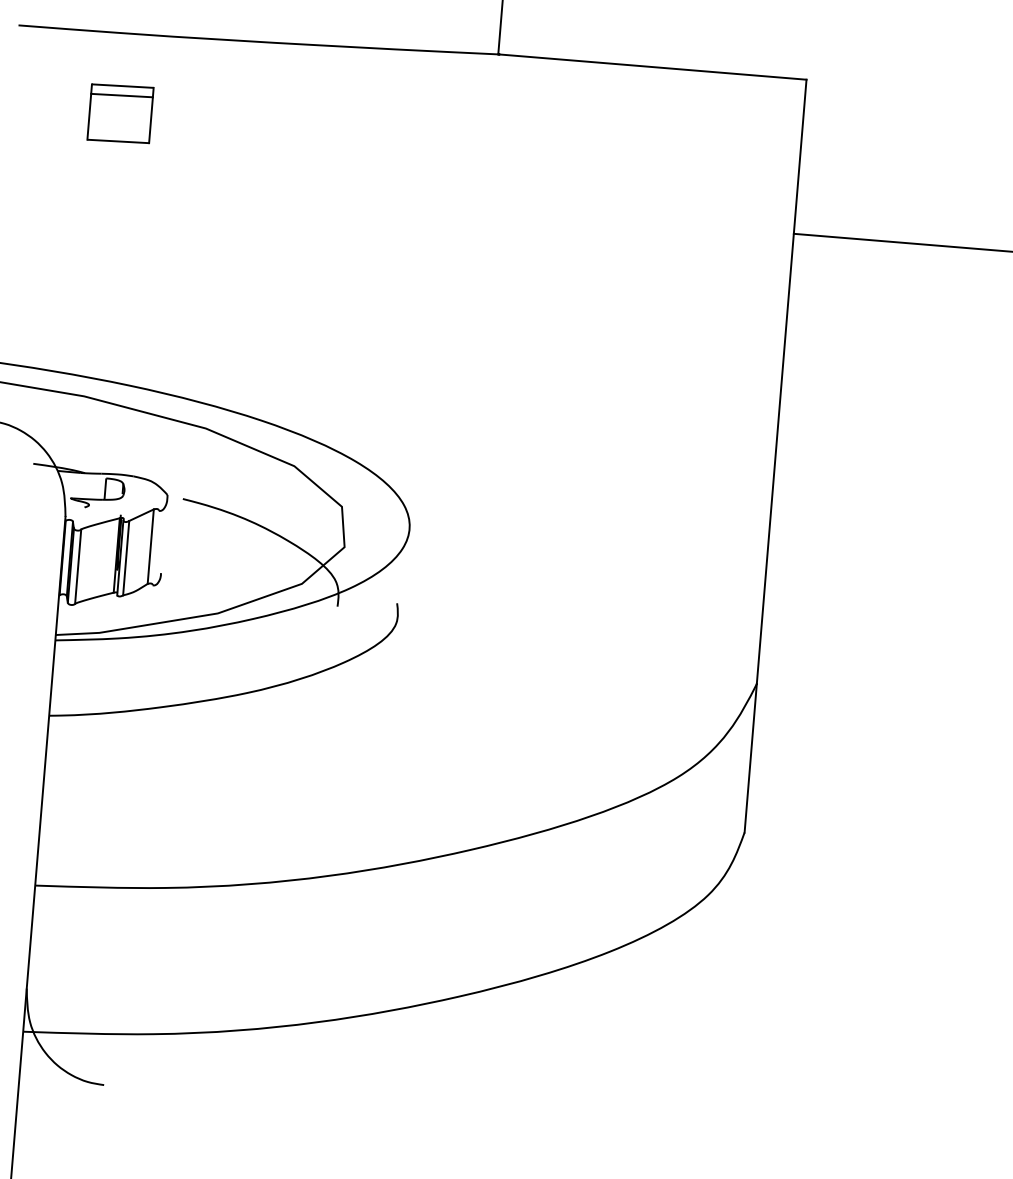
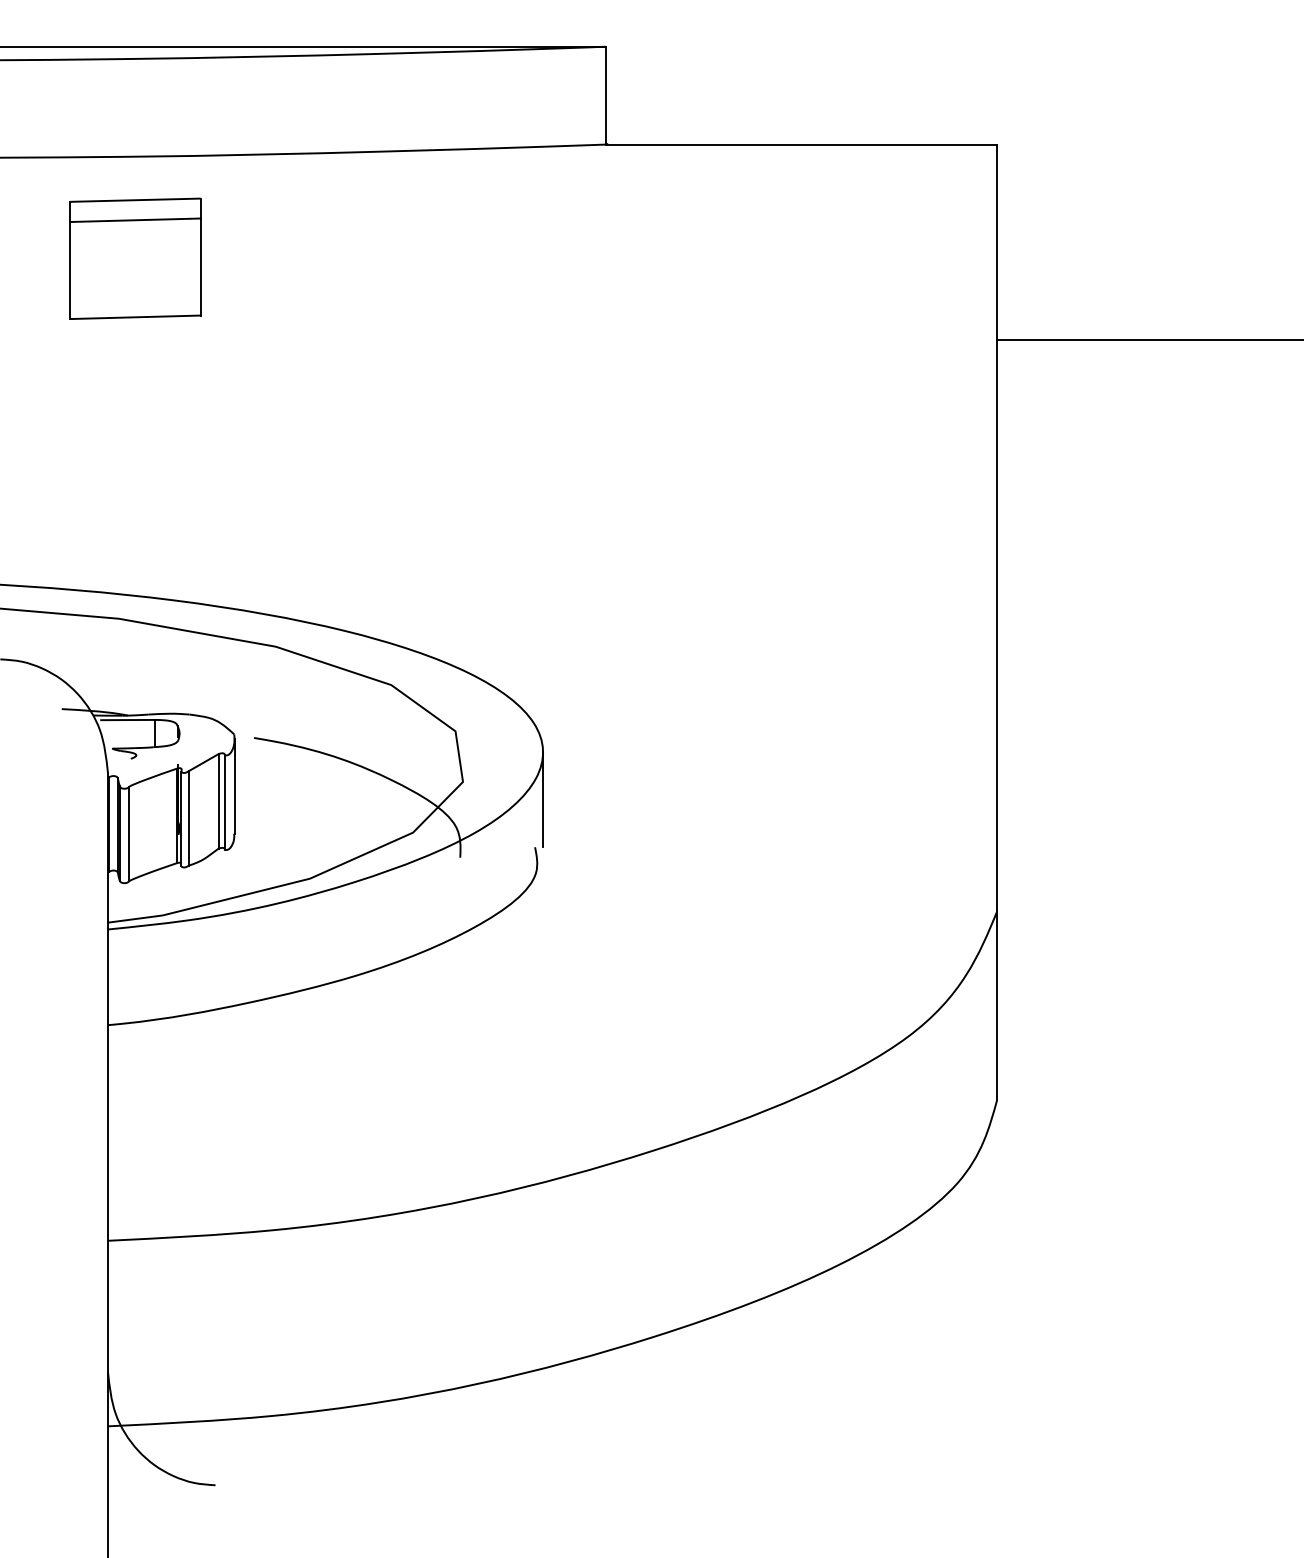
part: (120, 113) -> (135, 258), size x1.67
line: (85, 476) -> (128, 719), added
line: (164, 535) -> (234, 786), added
line: (156, 547) -> (225, 802), added
line: (406, 566) -> (543, 799), added

